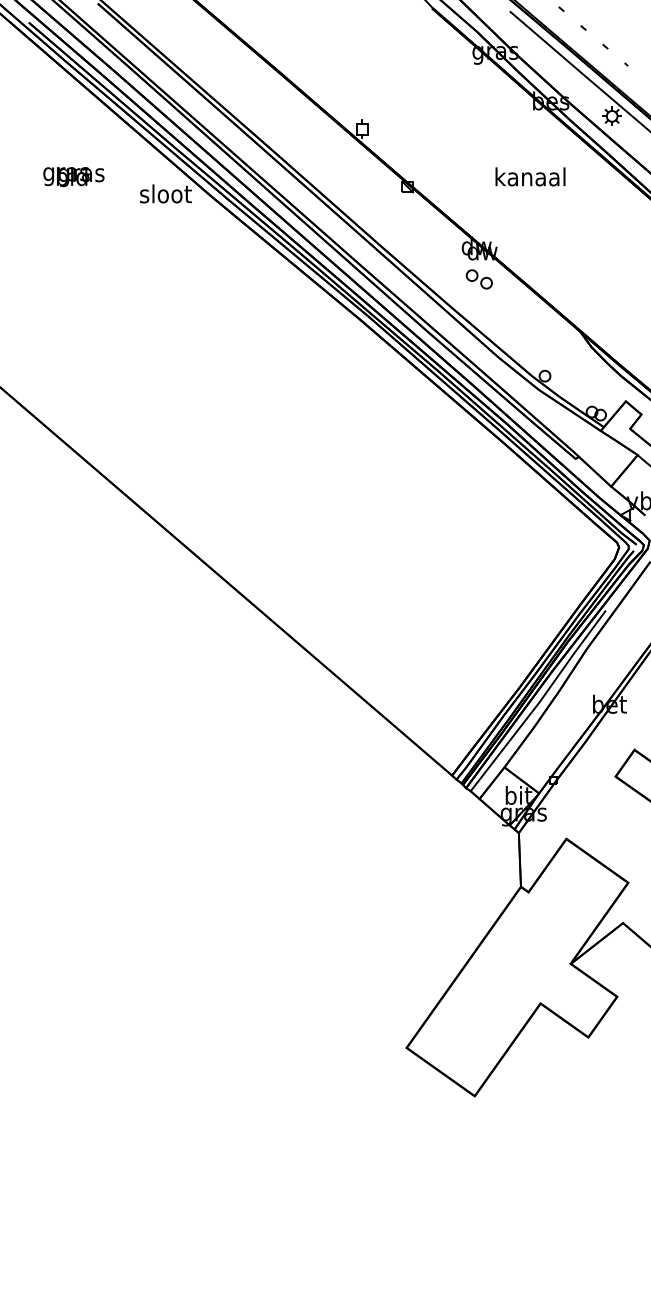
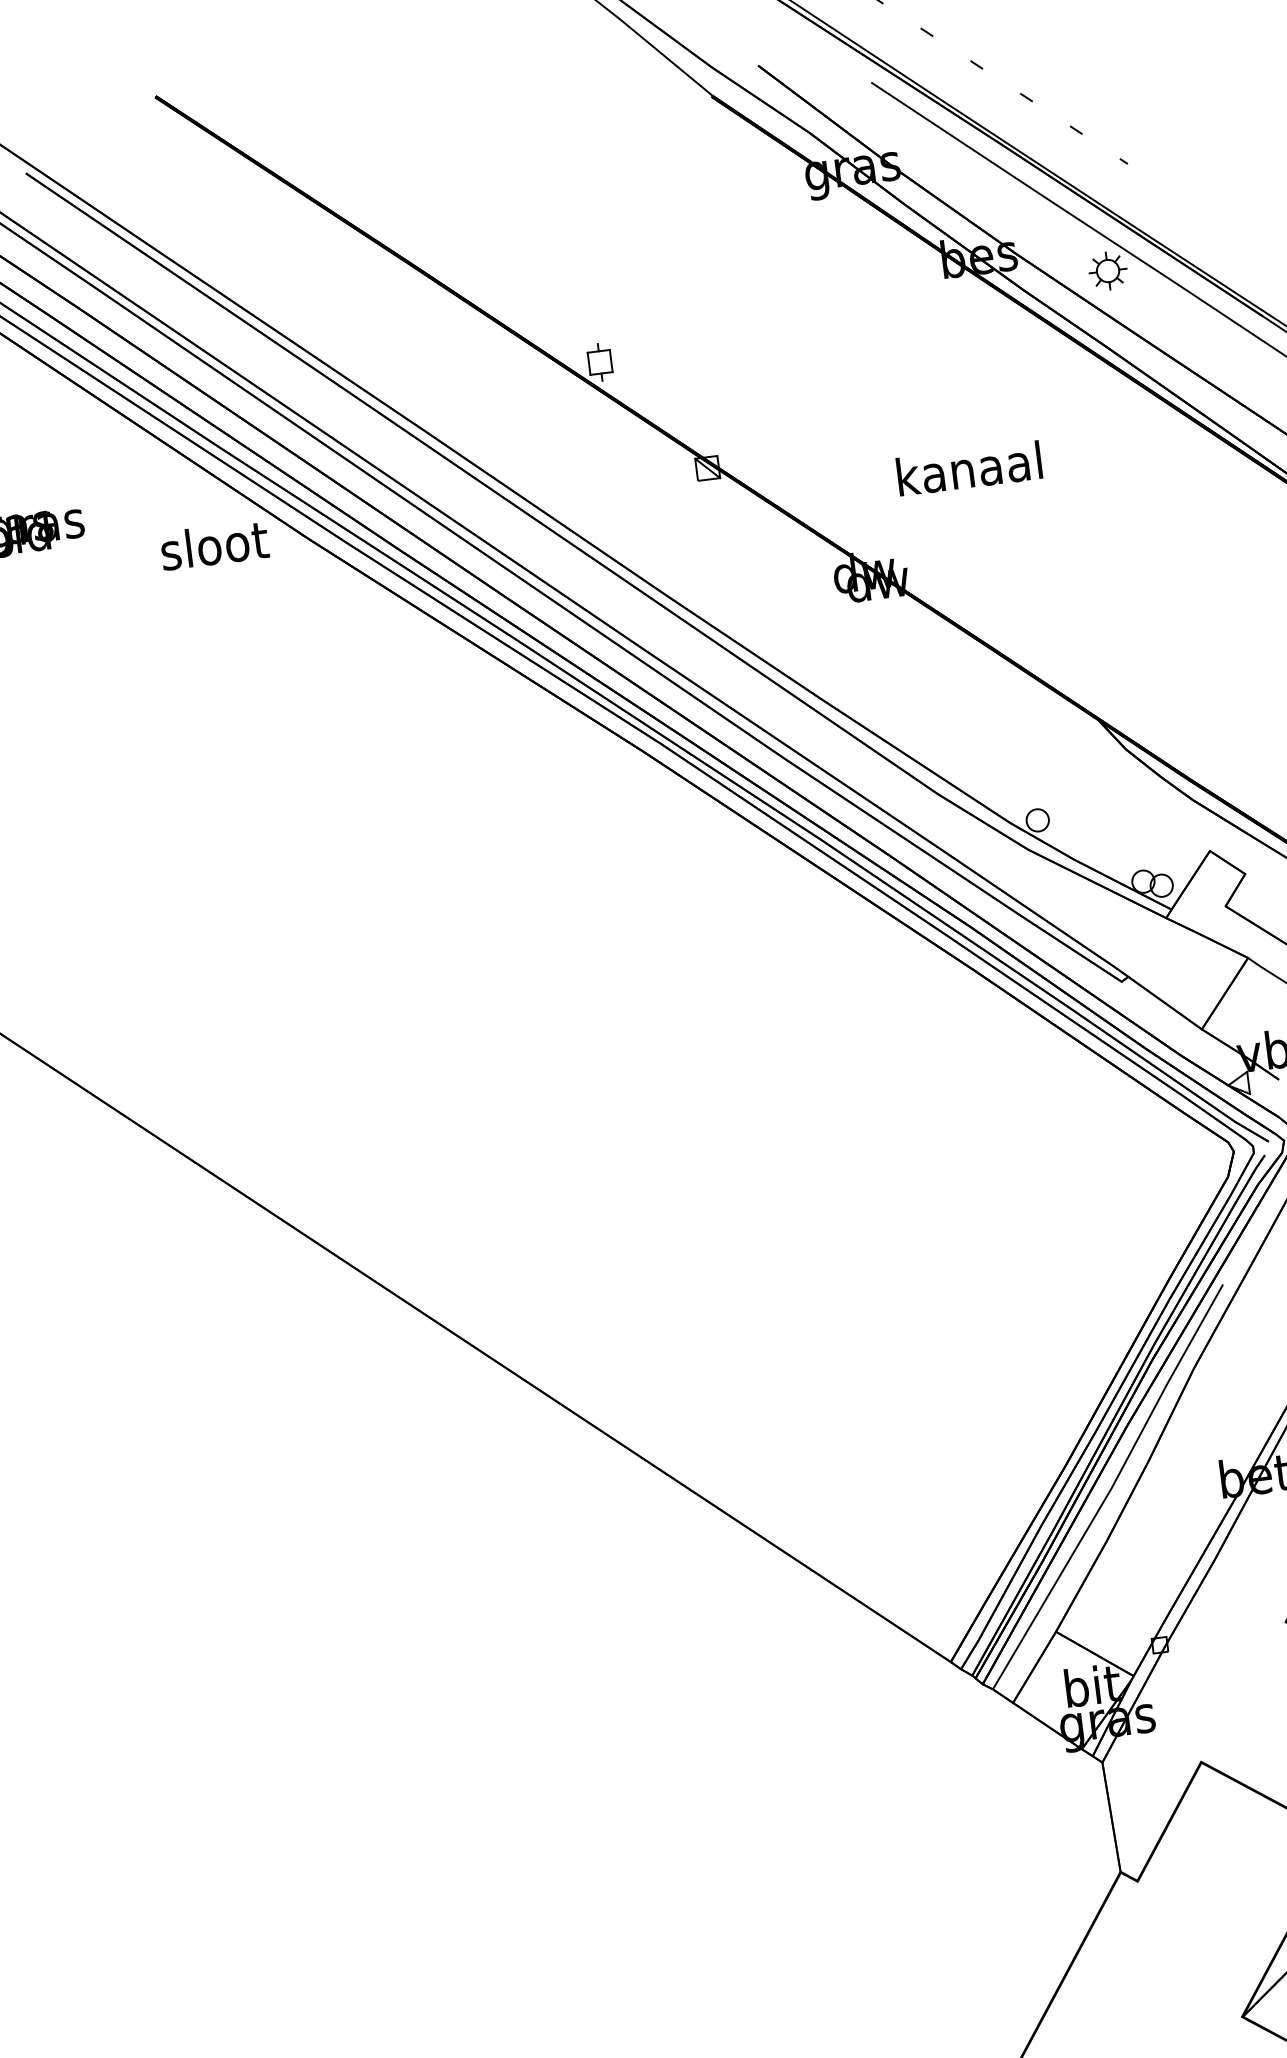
text: (530, 176) -> (969, 467), moved
part: (478, 279) -> (876, 639), removed

